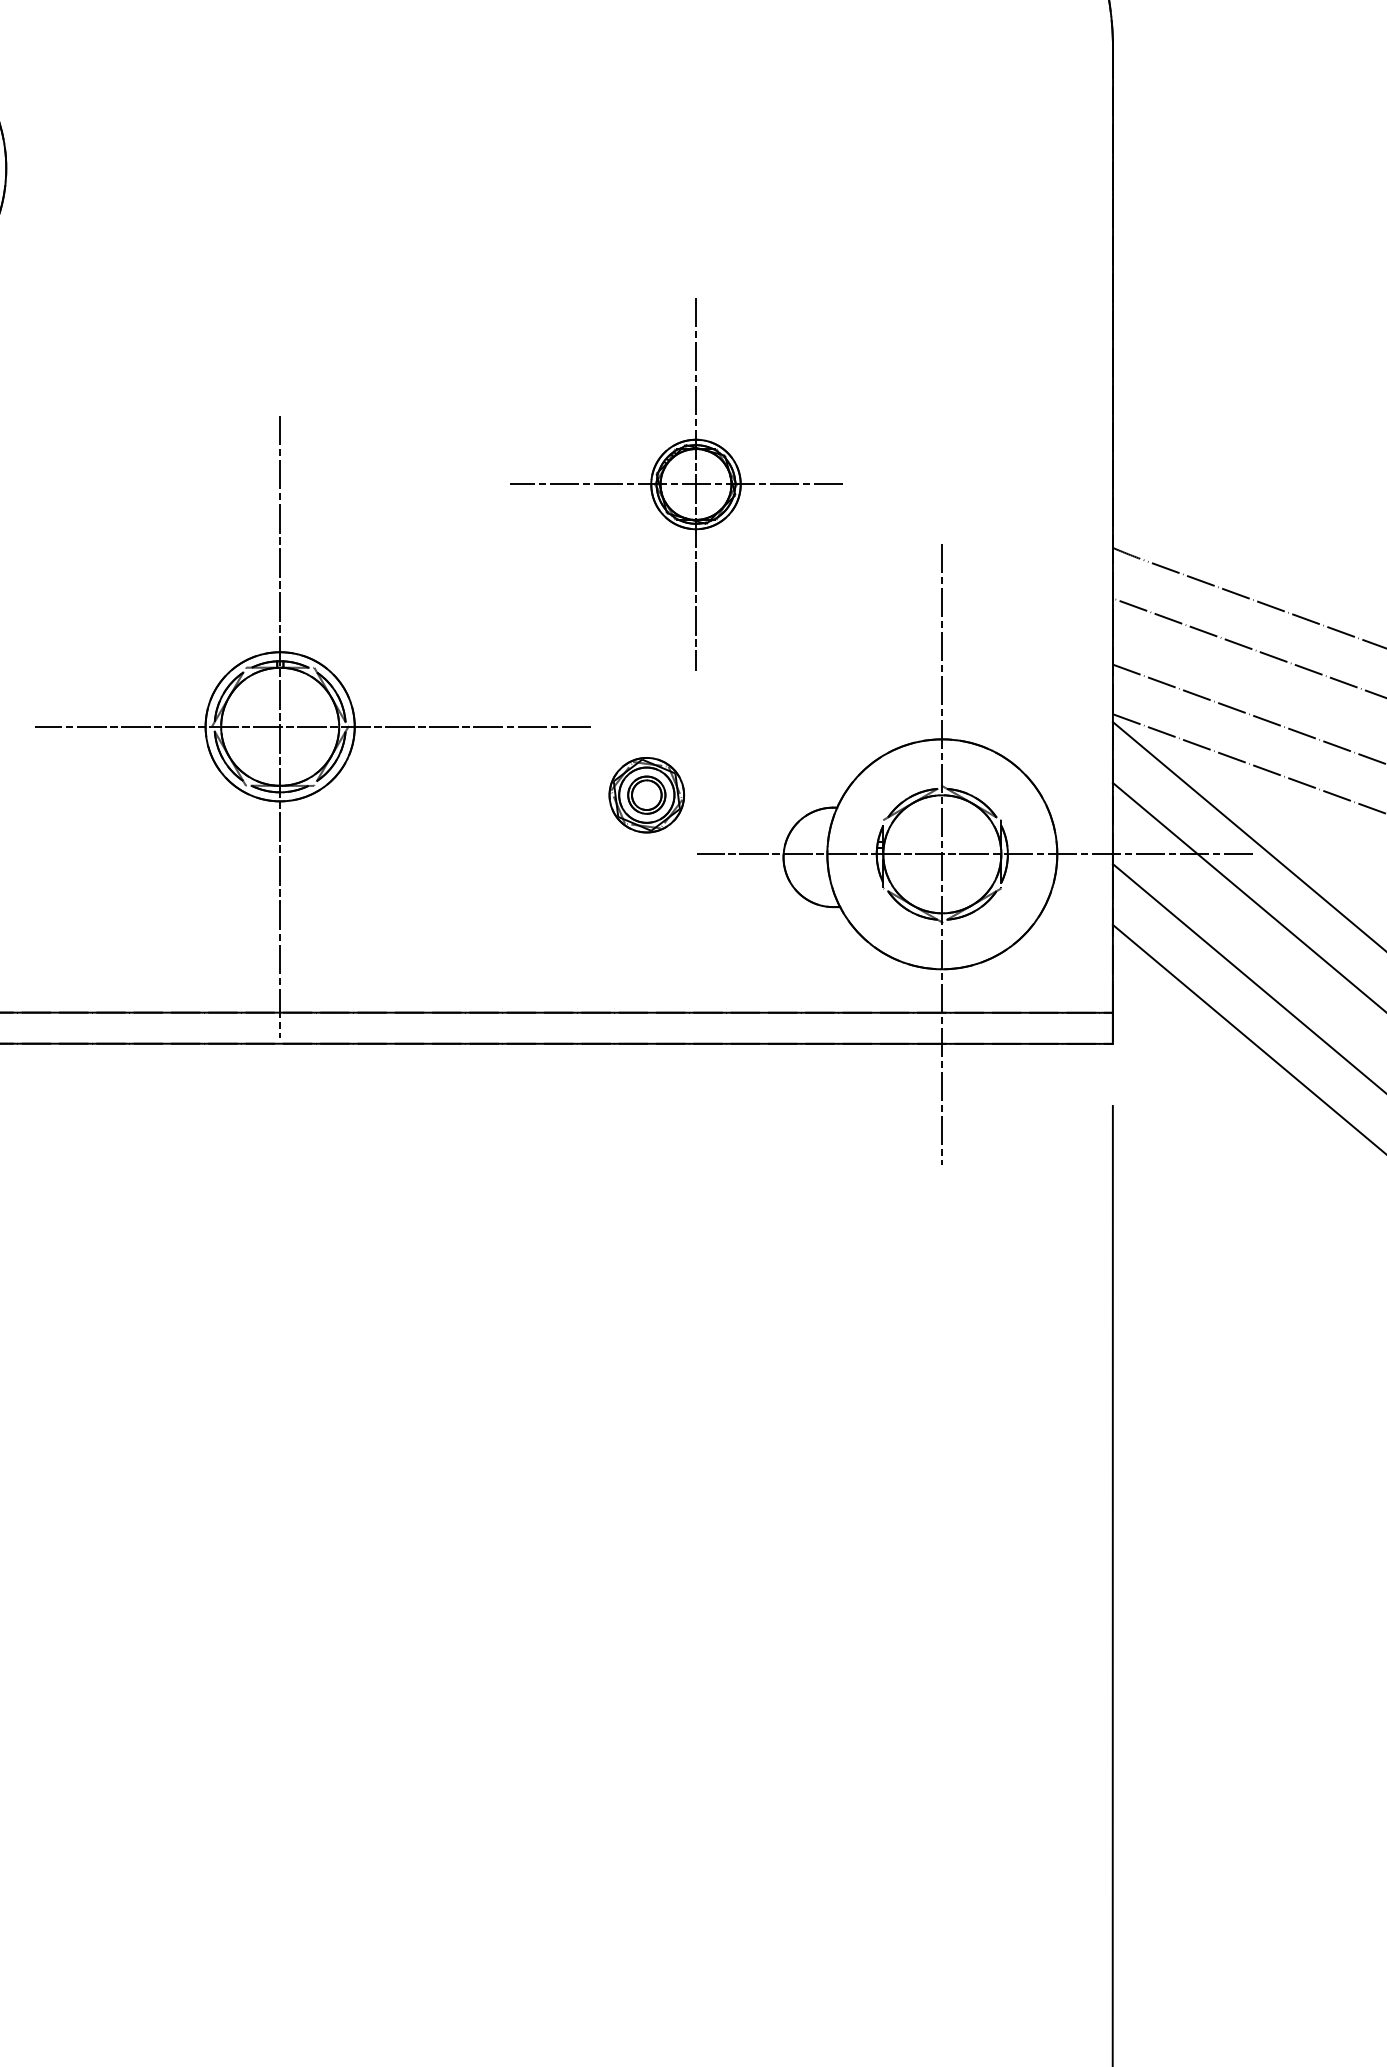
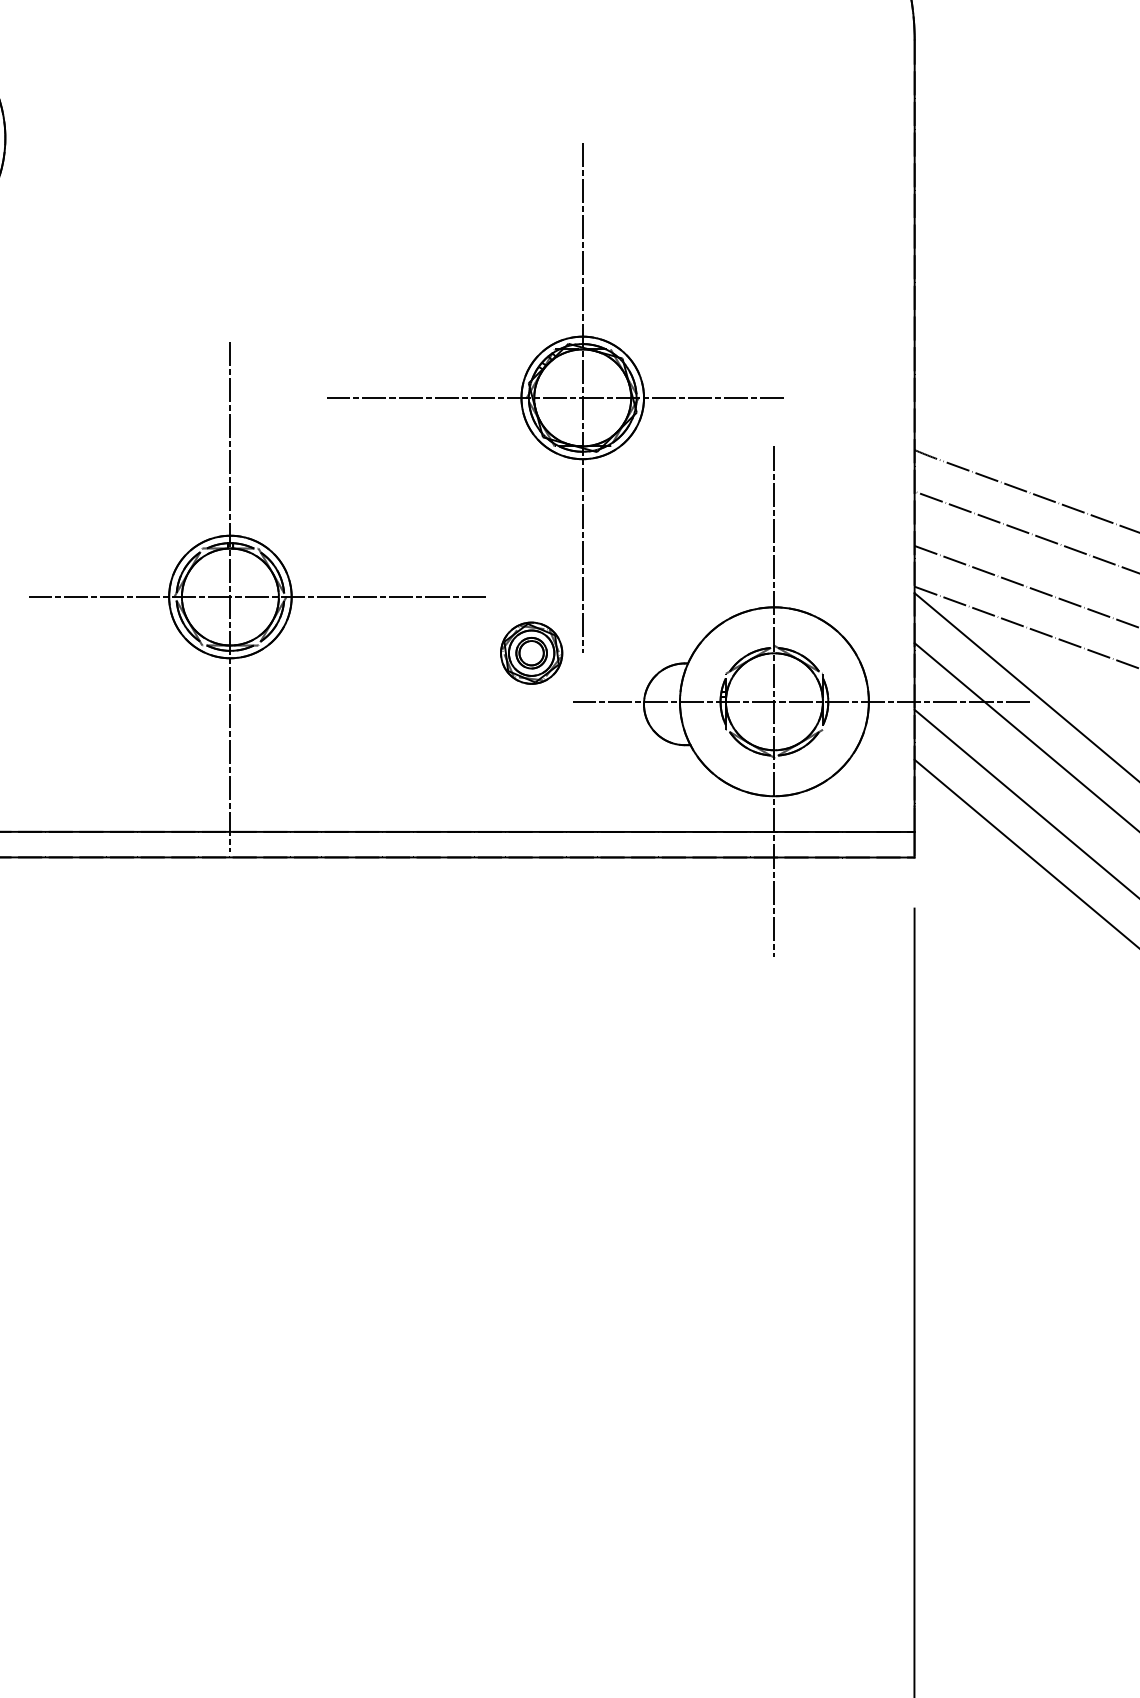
part: (676, 484) -> (556, 397), size x1.67

